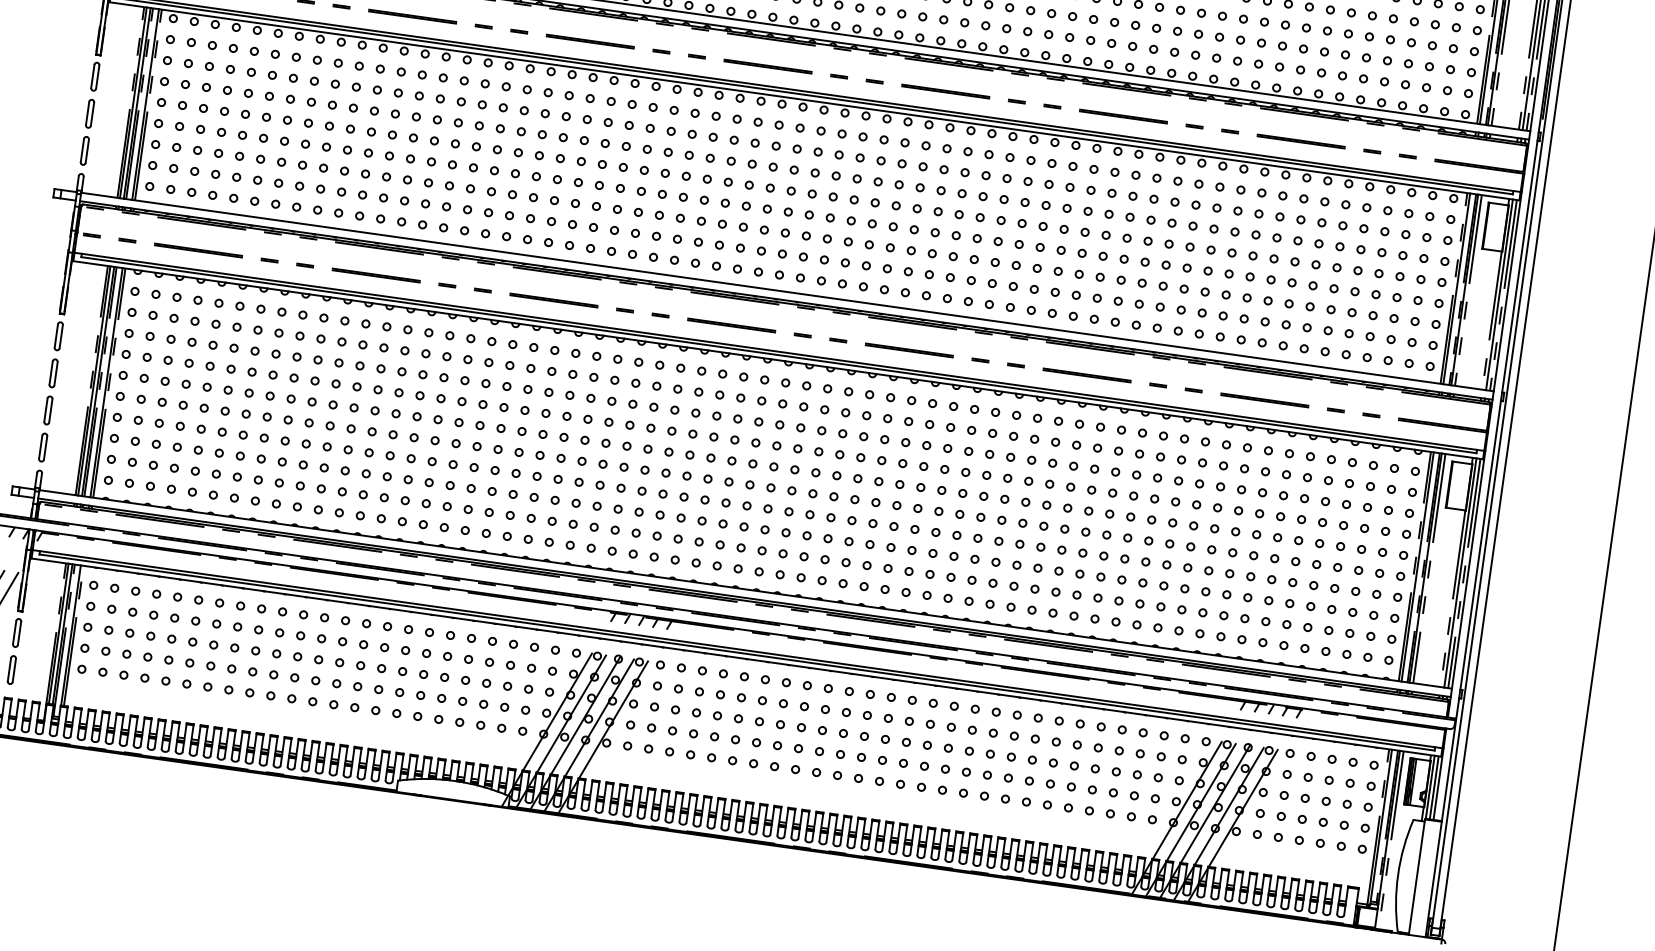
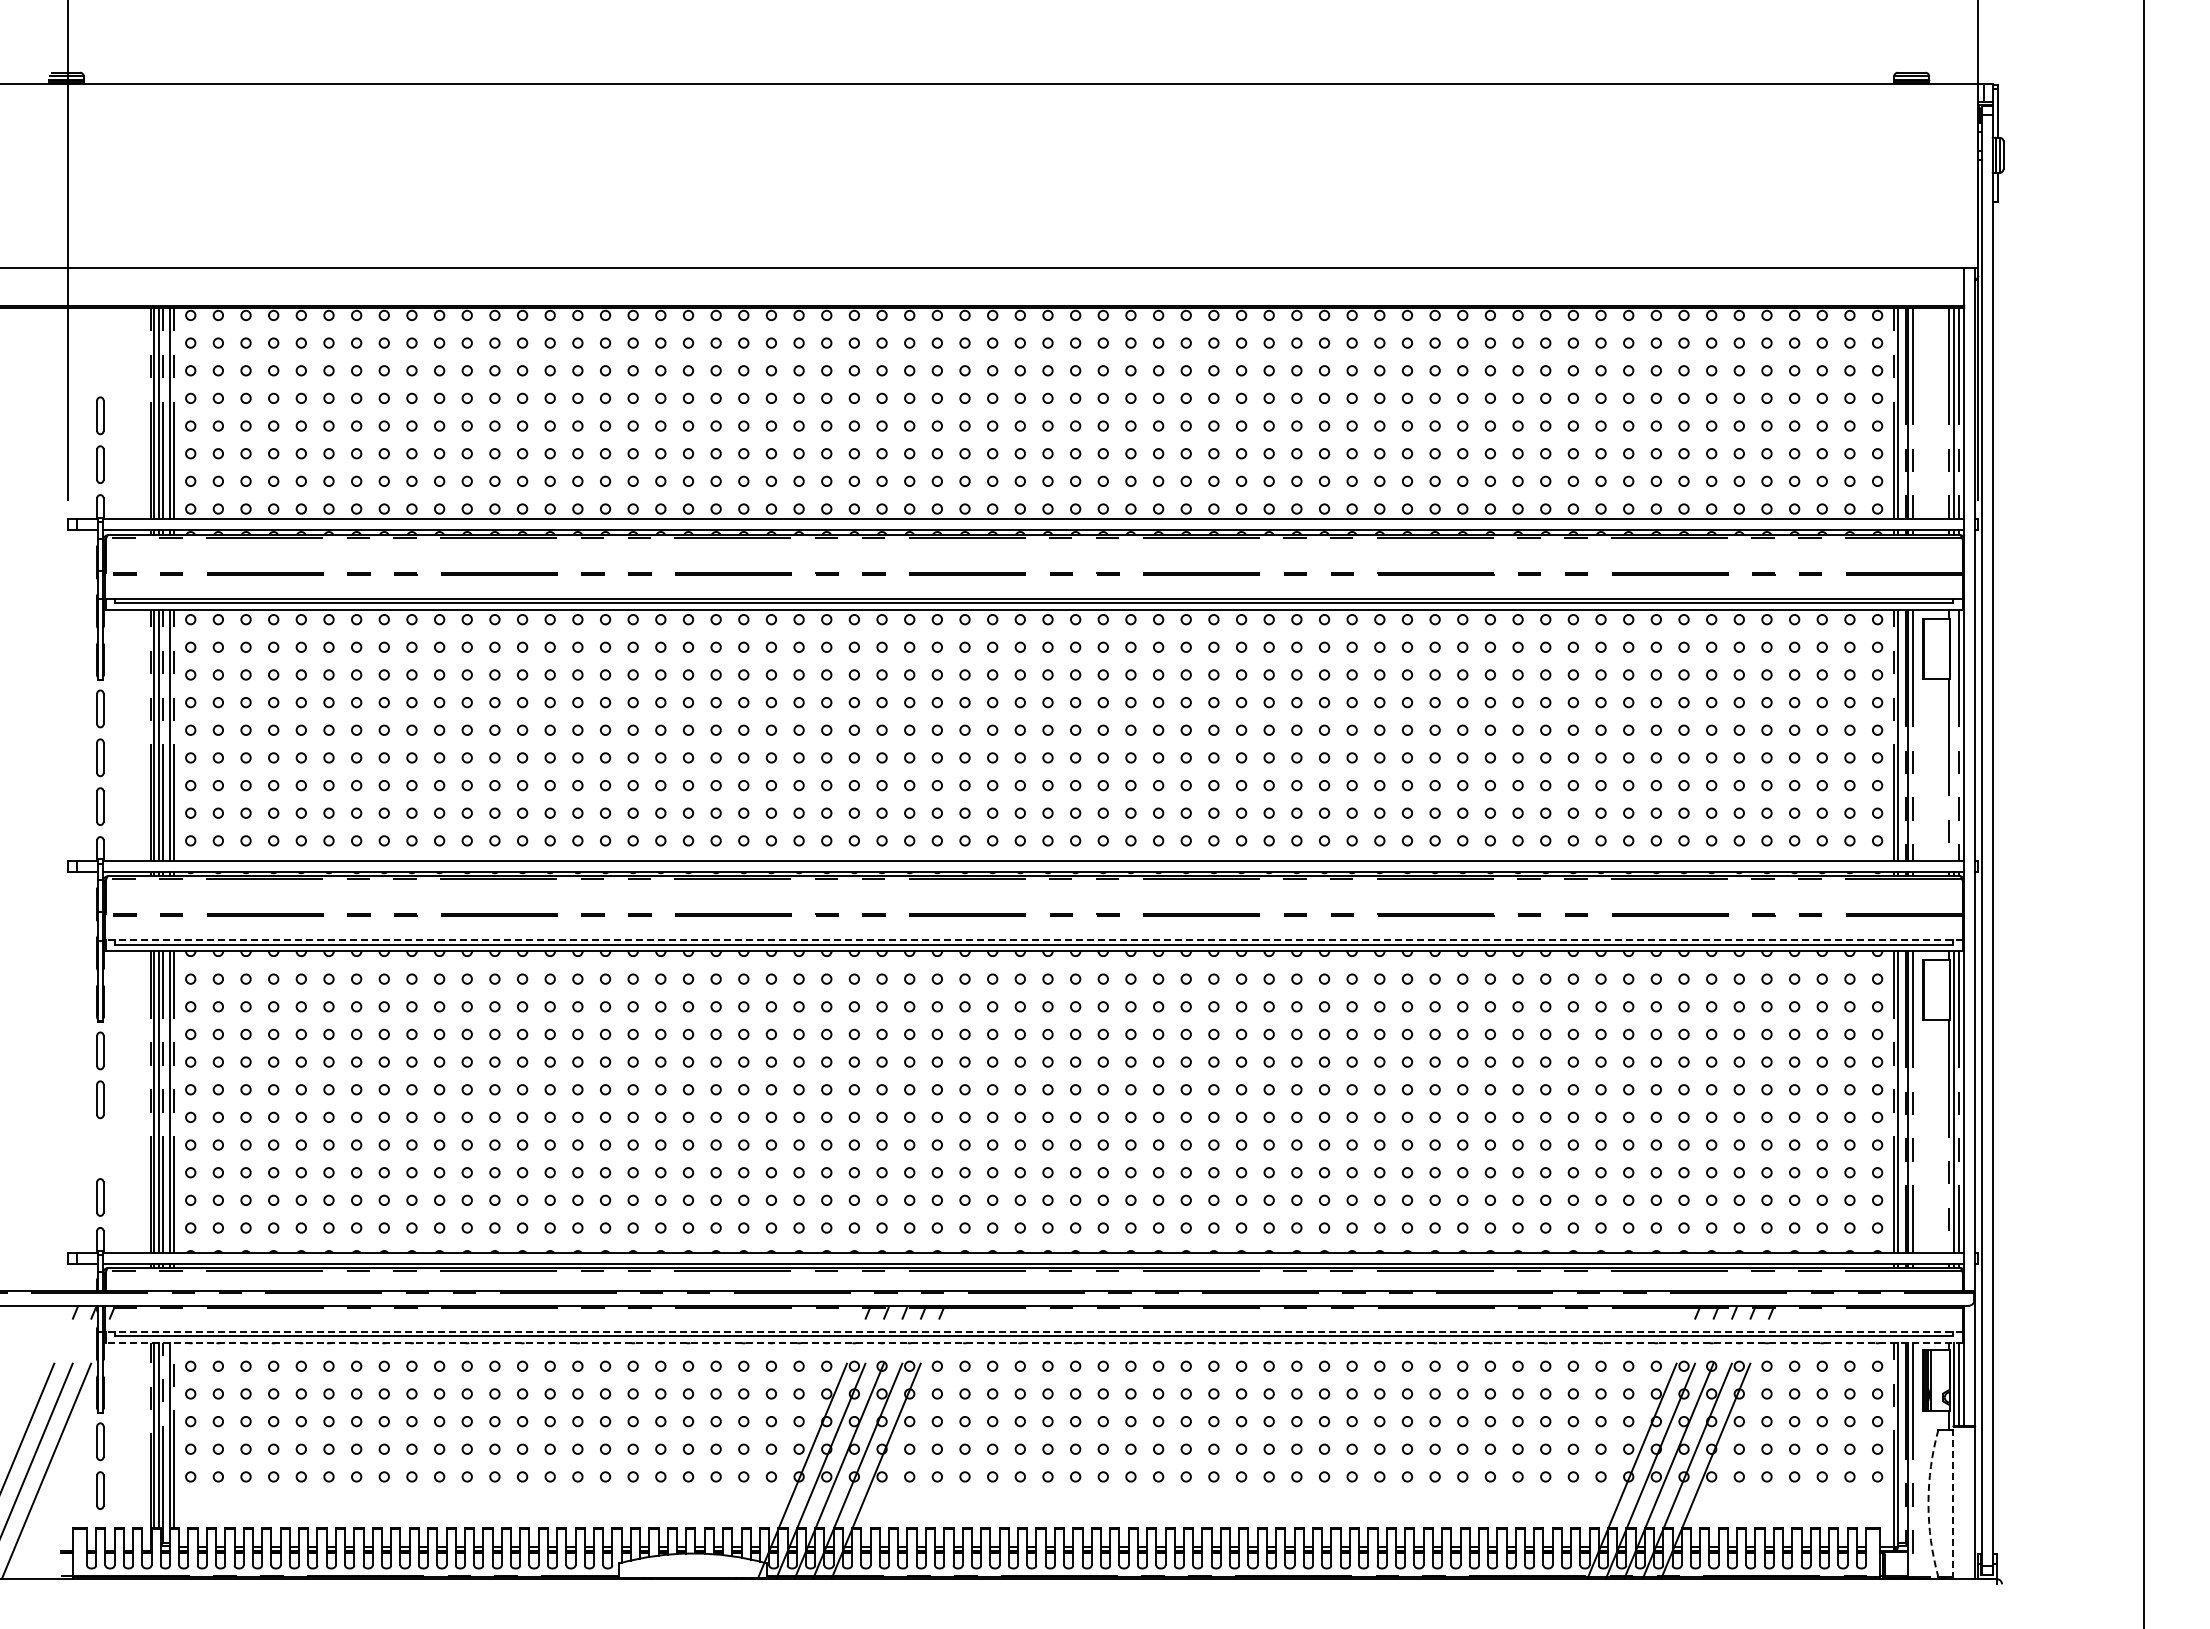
line: (1499, 294) -> (1954, 735), removed
line: (779, 352) -> (1034, 940), solid -> dashed
part: (48, 410) -> (100, 1148), removed
line: (737, 648) -> (1034, 1331), solid -> dashed
line: (736, 657) -> (1034, 1342), solid -> dashed
arc: (1398, 874) -> (1928, 1503), solid -> dashed
line: (1417, 876) -> (1953, 1502), solid -> dashed

